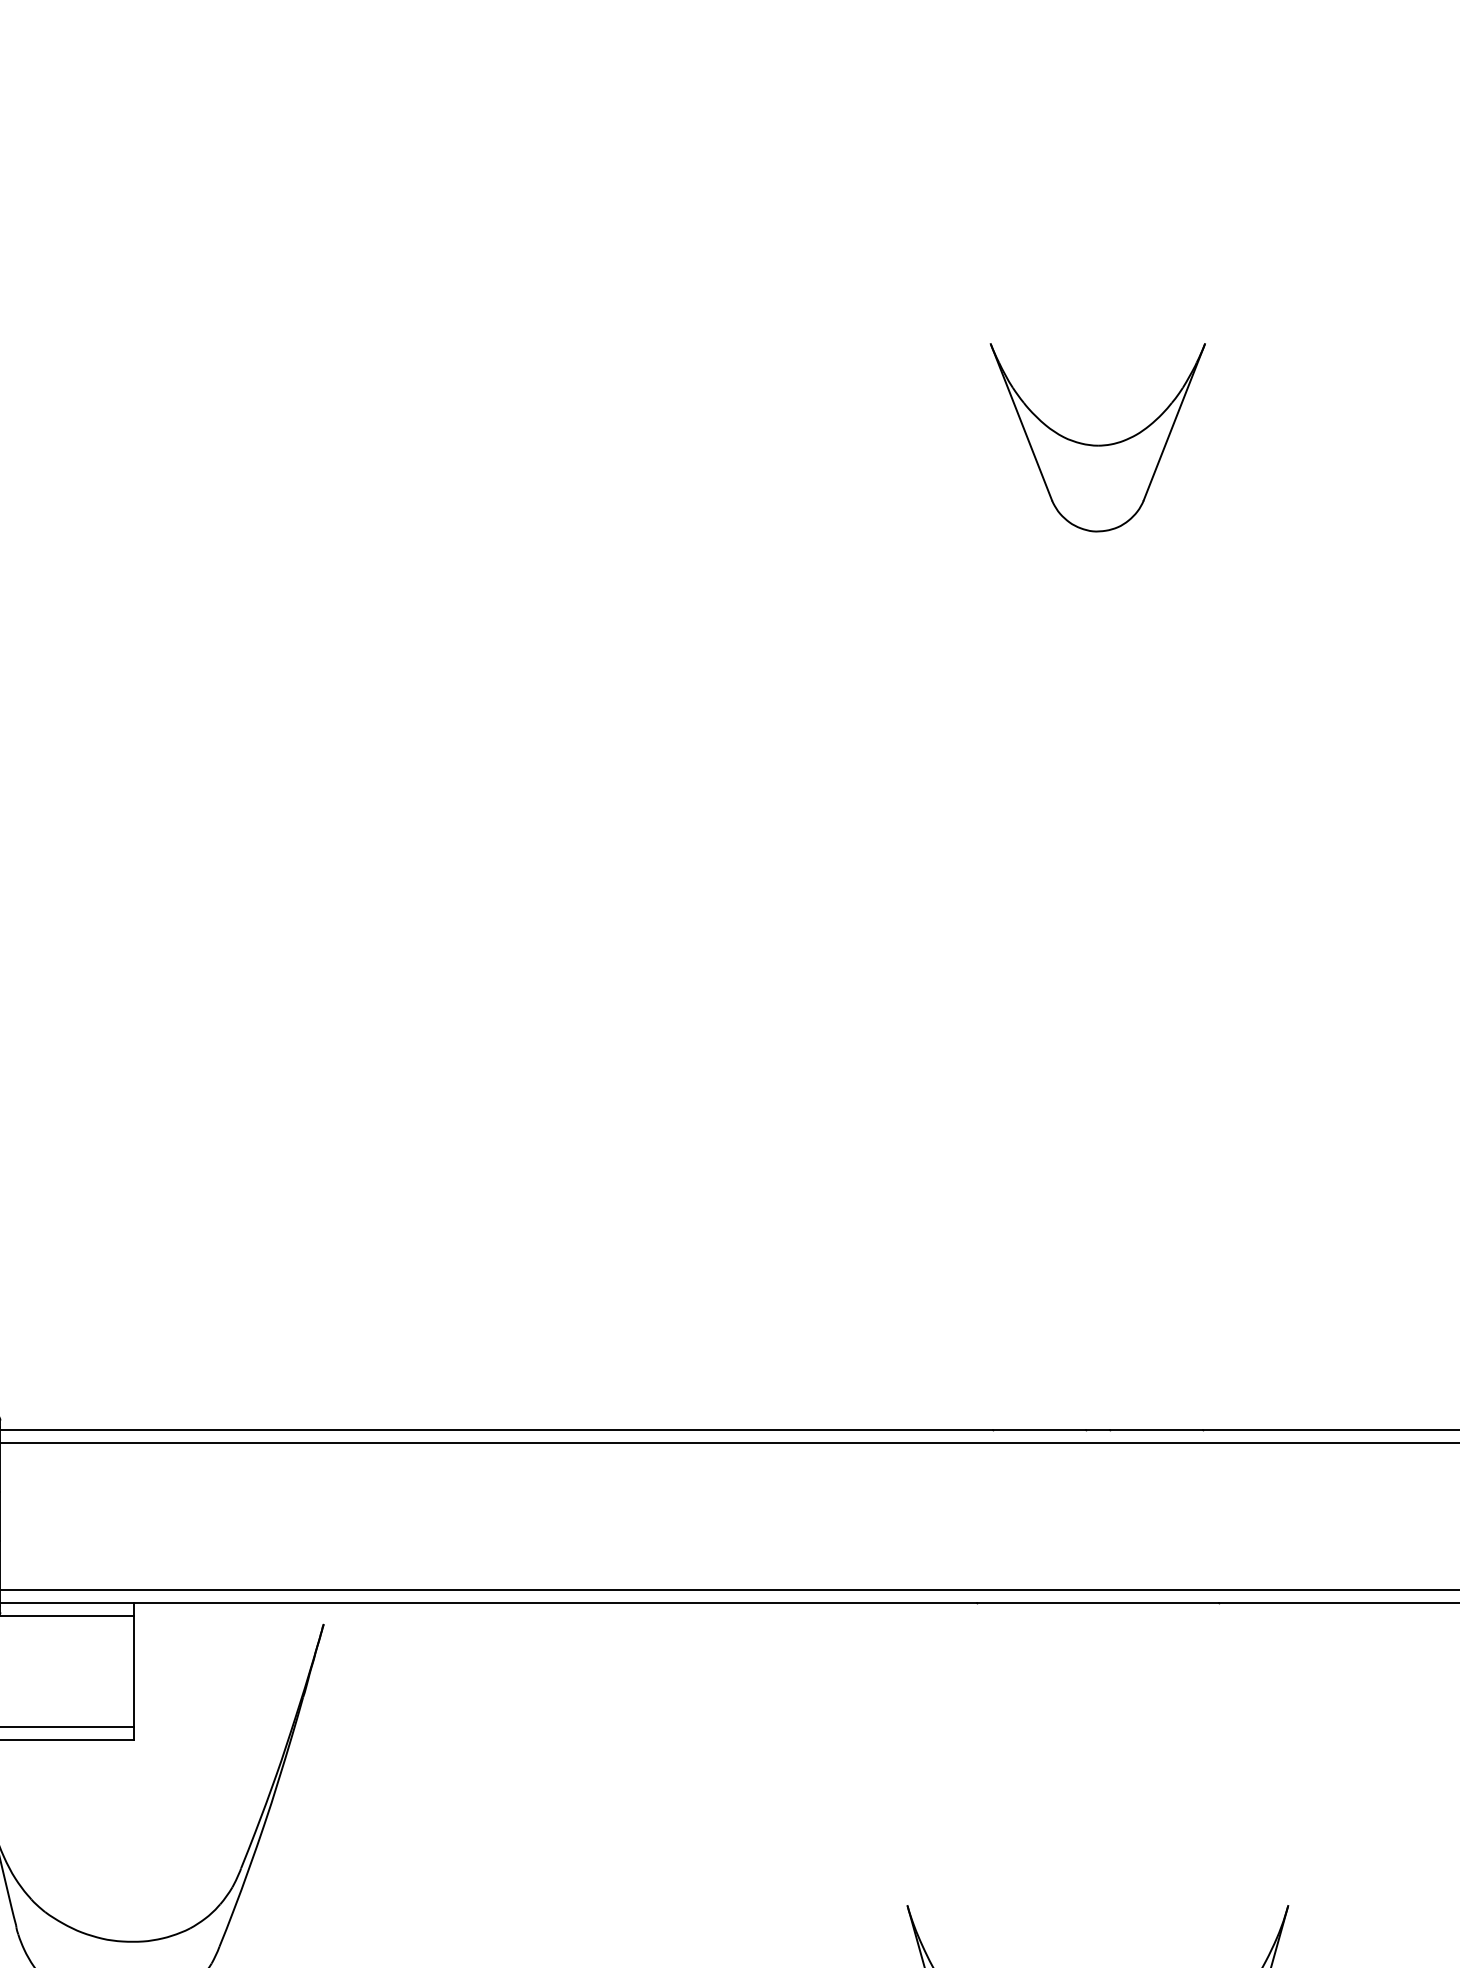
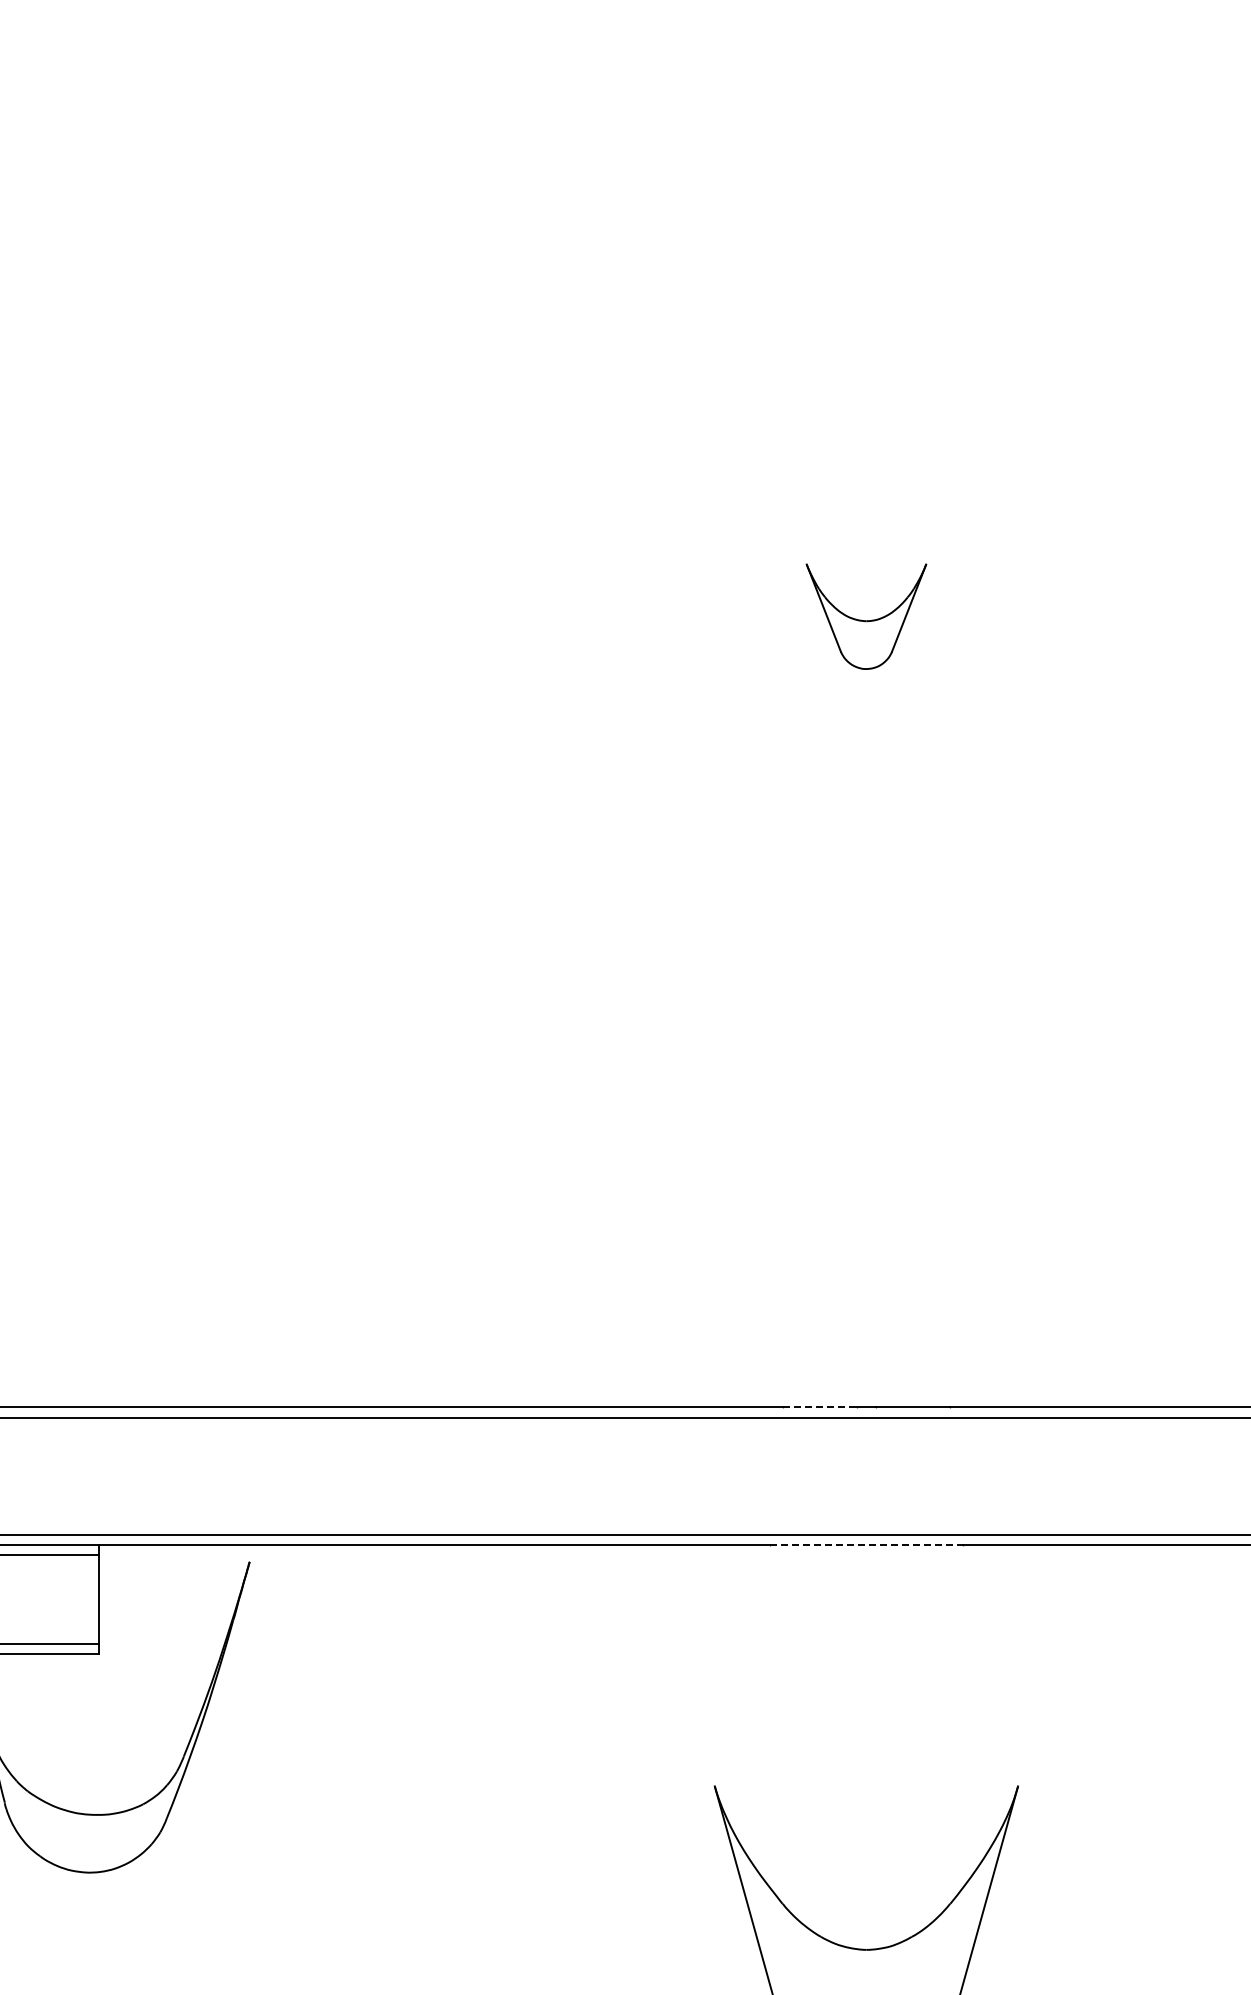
part: (1097, 437) -> (866, 616), size x0.7
line: (1040, 1430) -> (820, 1407), solid -> dashed
line: (1097, 1602) -> (866, 1544), solid -> dashed

